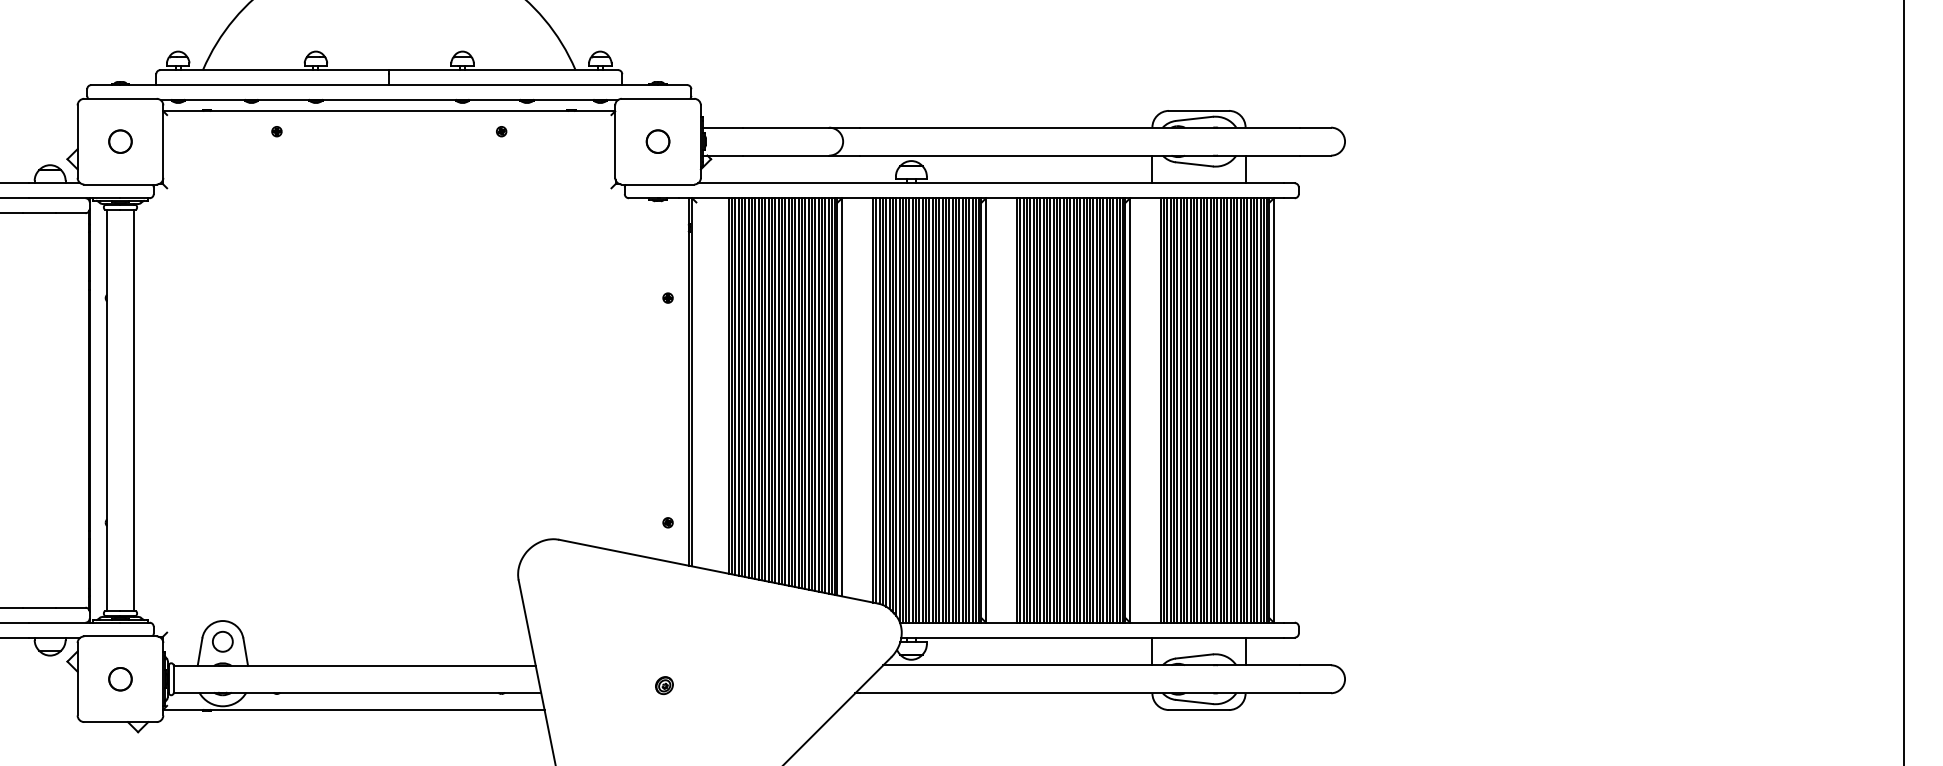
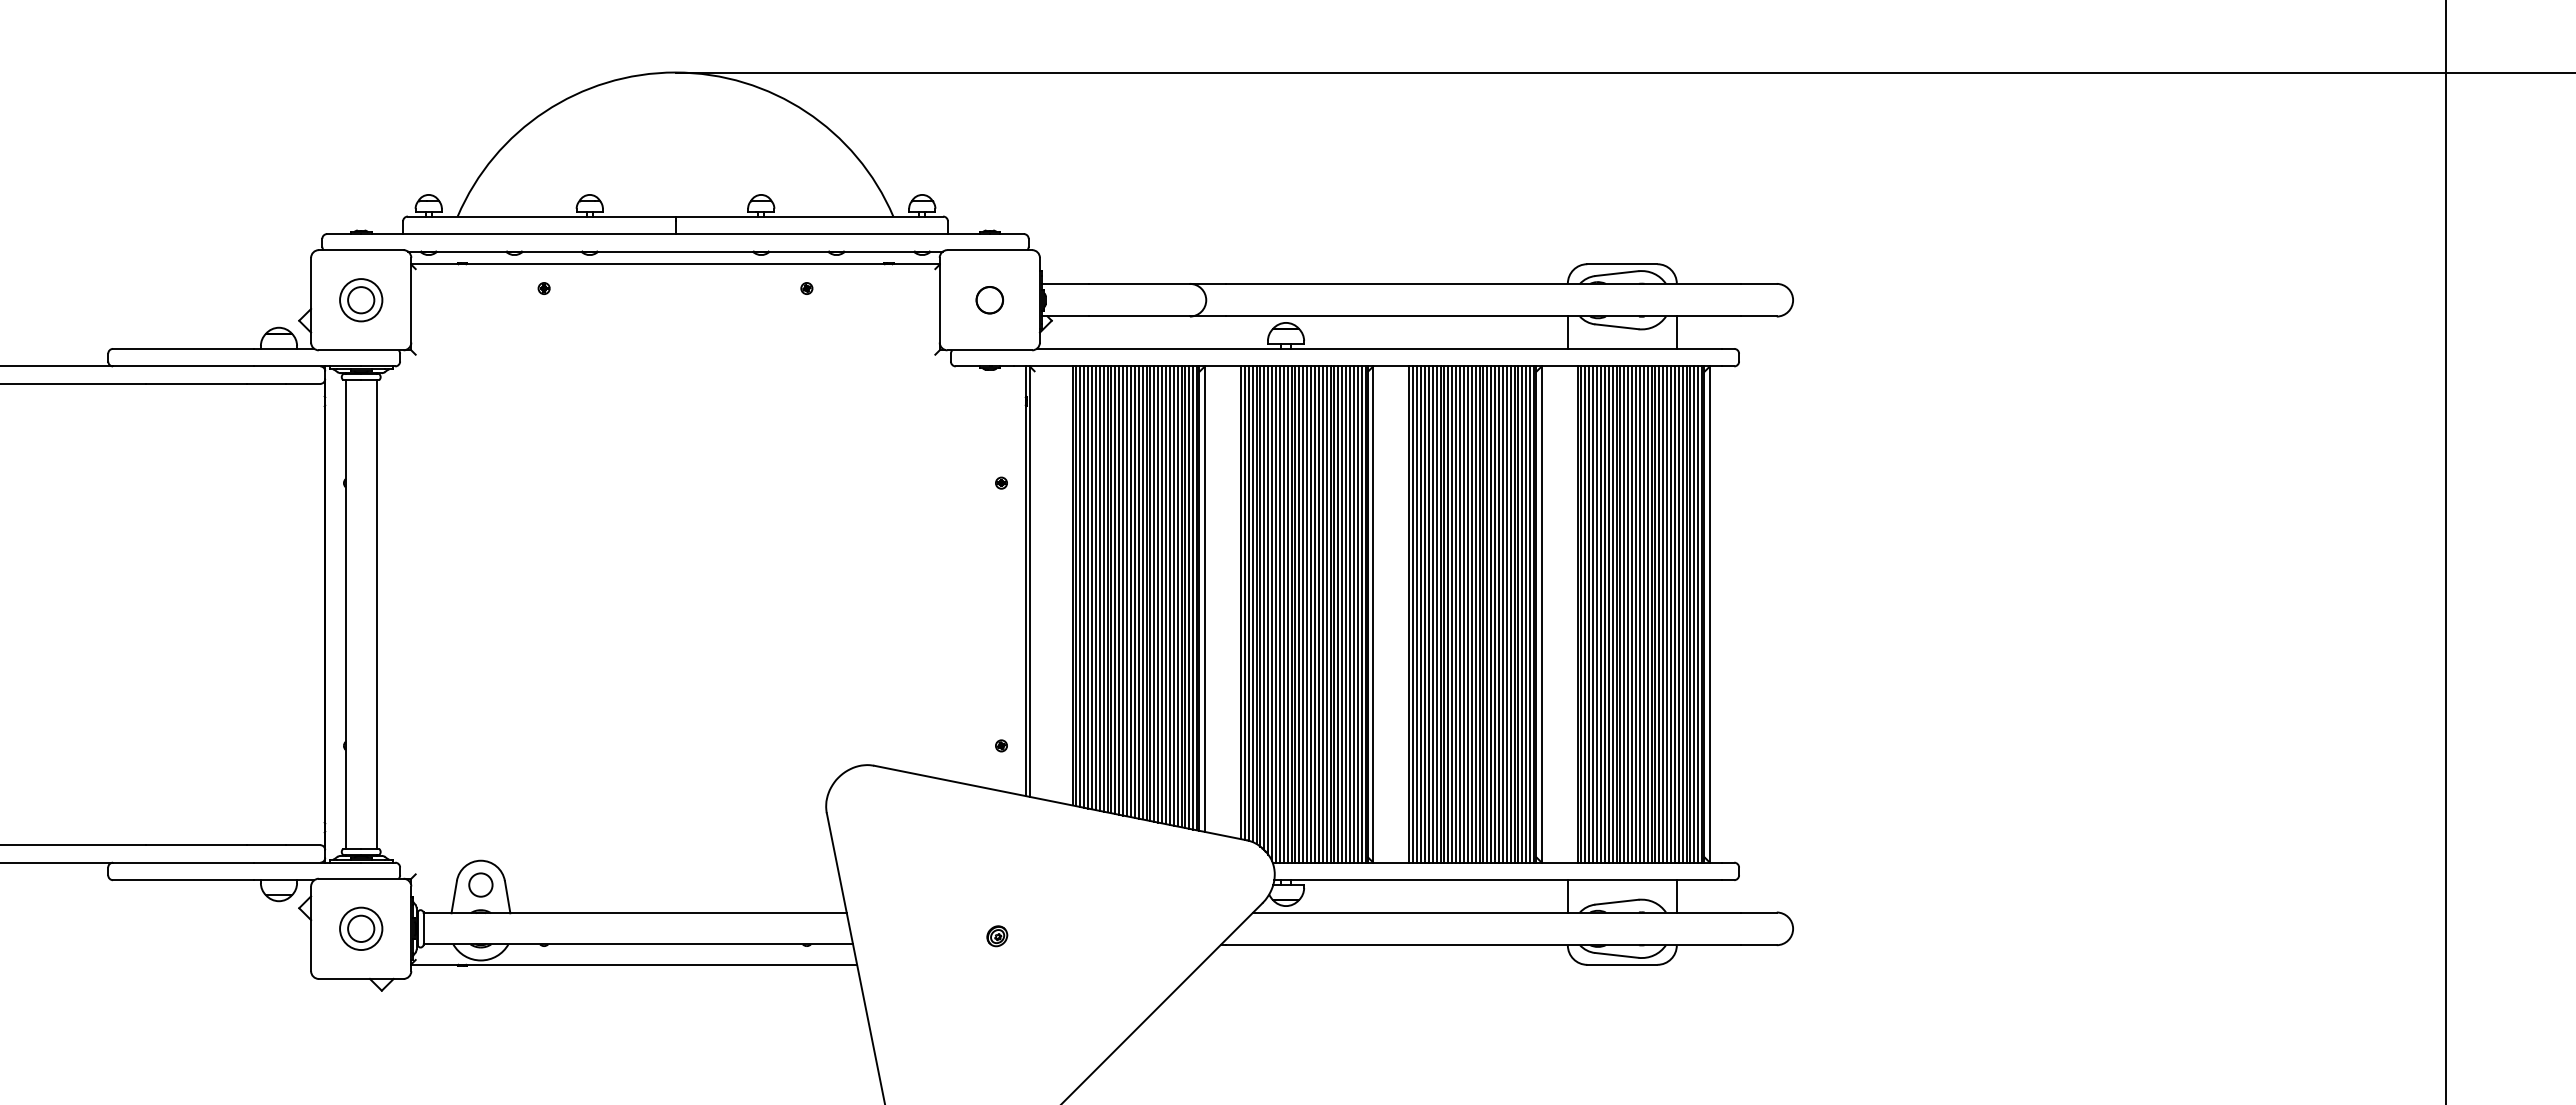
circle: (120, 141) -> (361, 300), size x1.6
circle: (120, 678) -> (361, 928), size x1.6

